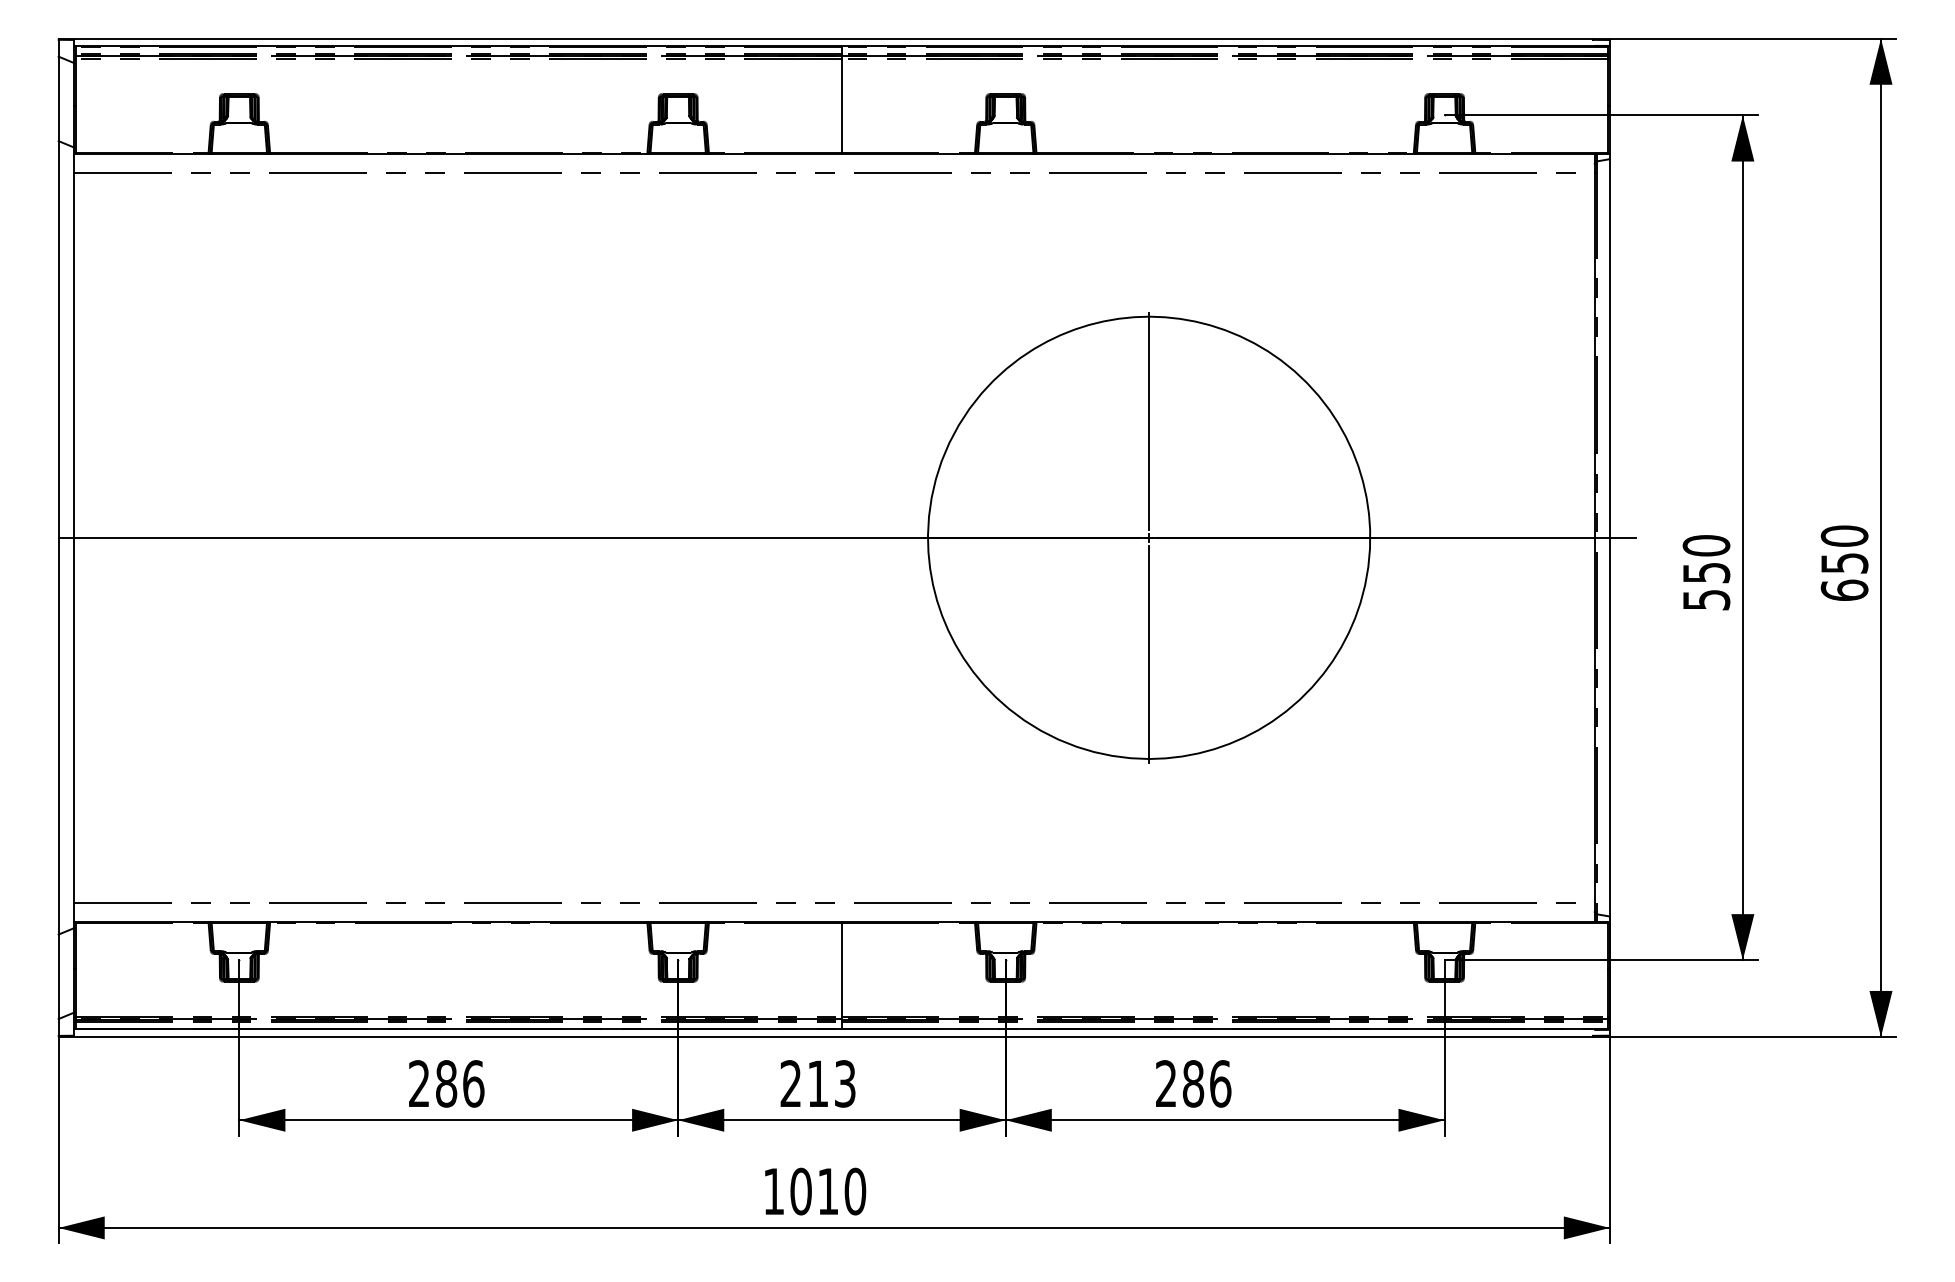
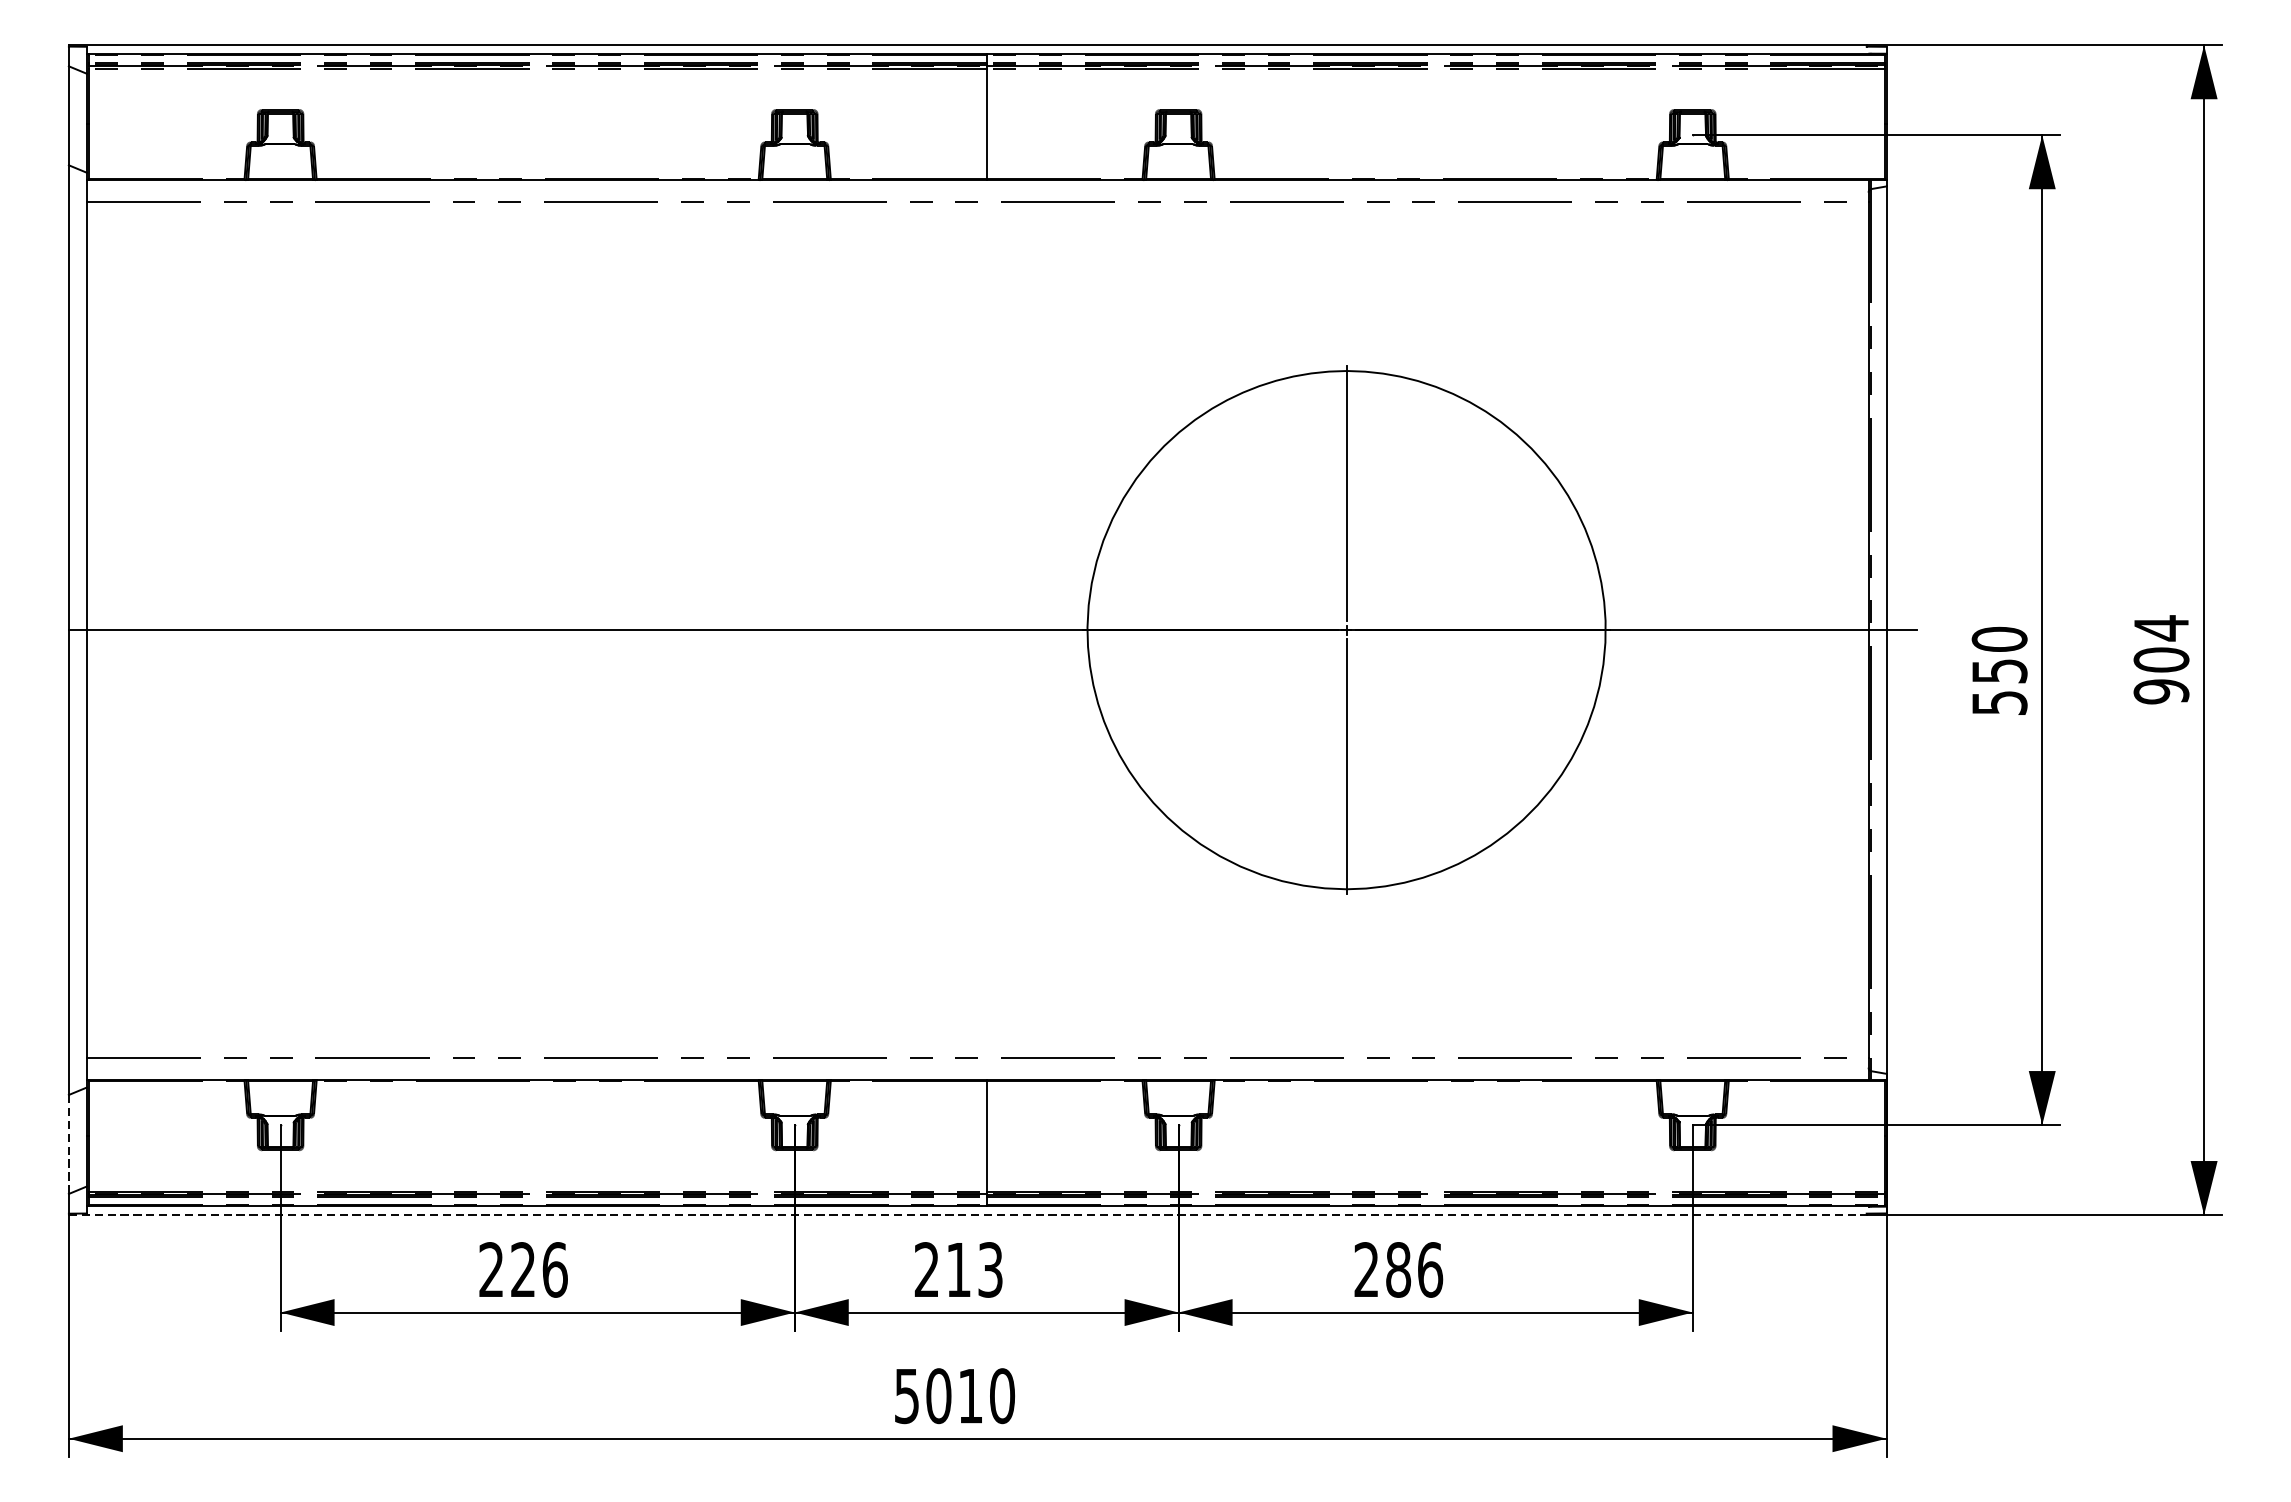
text: (1844, 563) -> (2161, 660), 650 -> 904
line: (58, 977) -> (68, 1145), solid -> dashed
line: (826, 1037) -> (968, 1215), solid -> dashed
text: (446, 1083) -> (523, 1269), 286 -> 226
text: (773, 1191) -> (906, 1396), 1010 -> 5010

